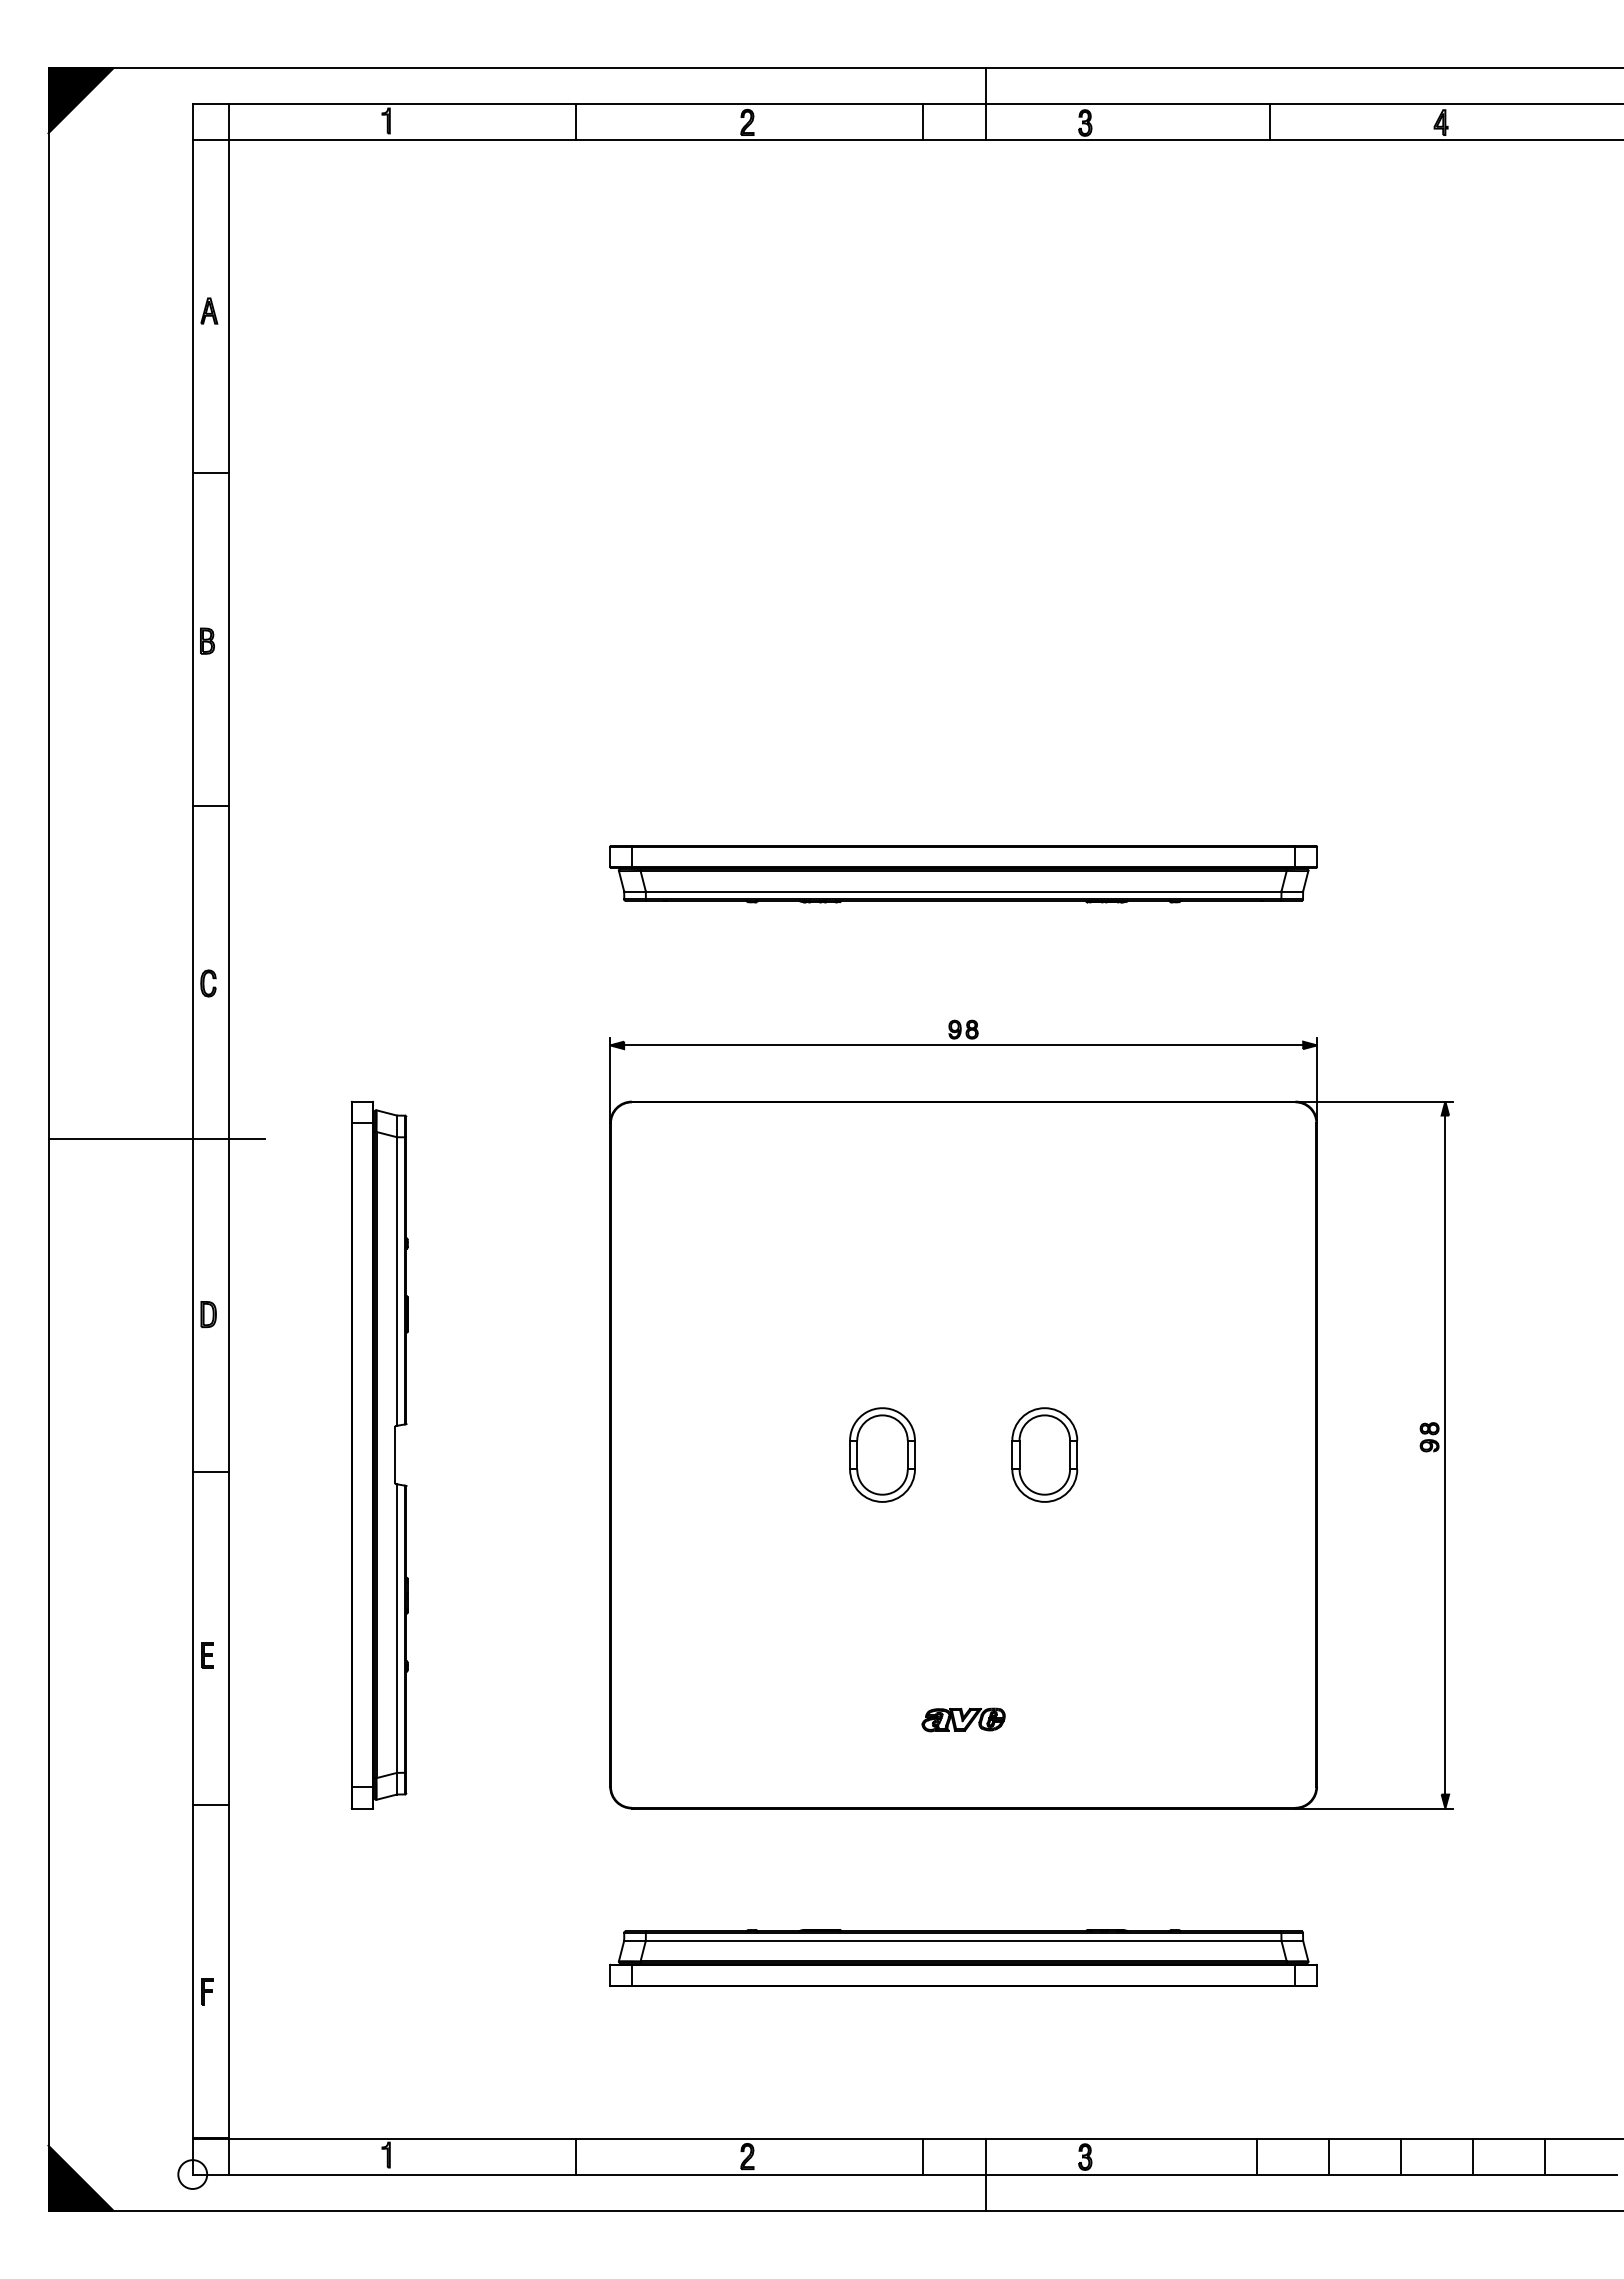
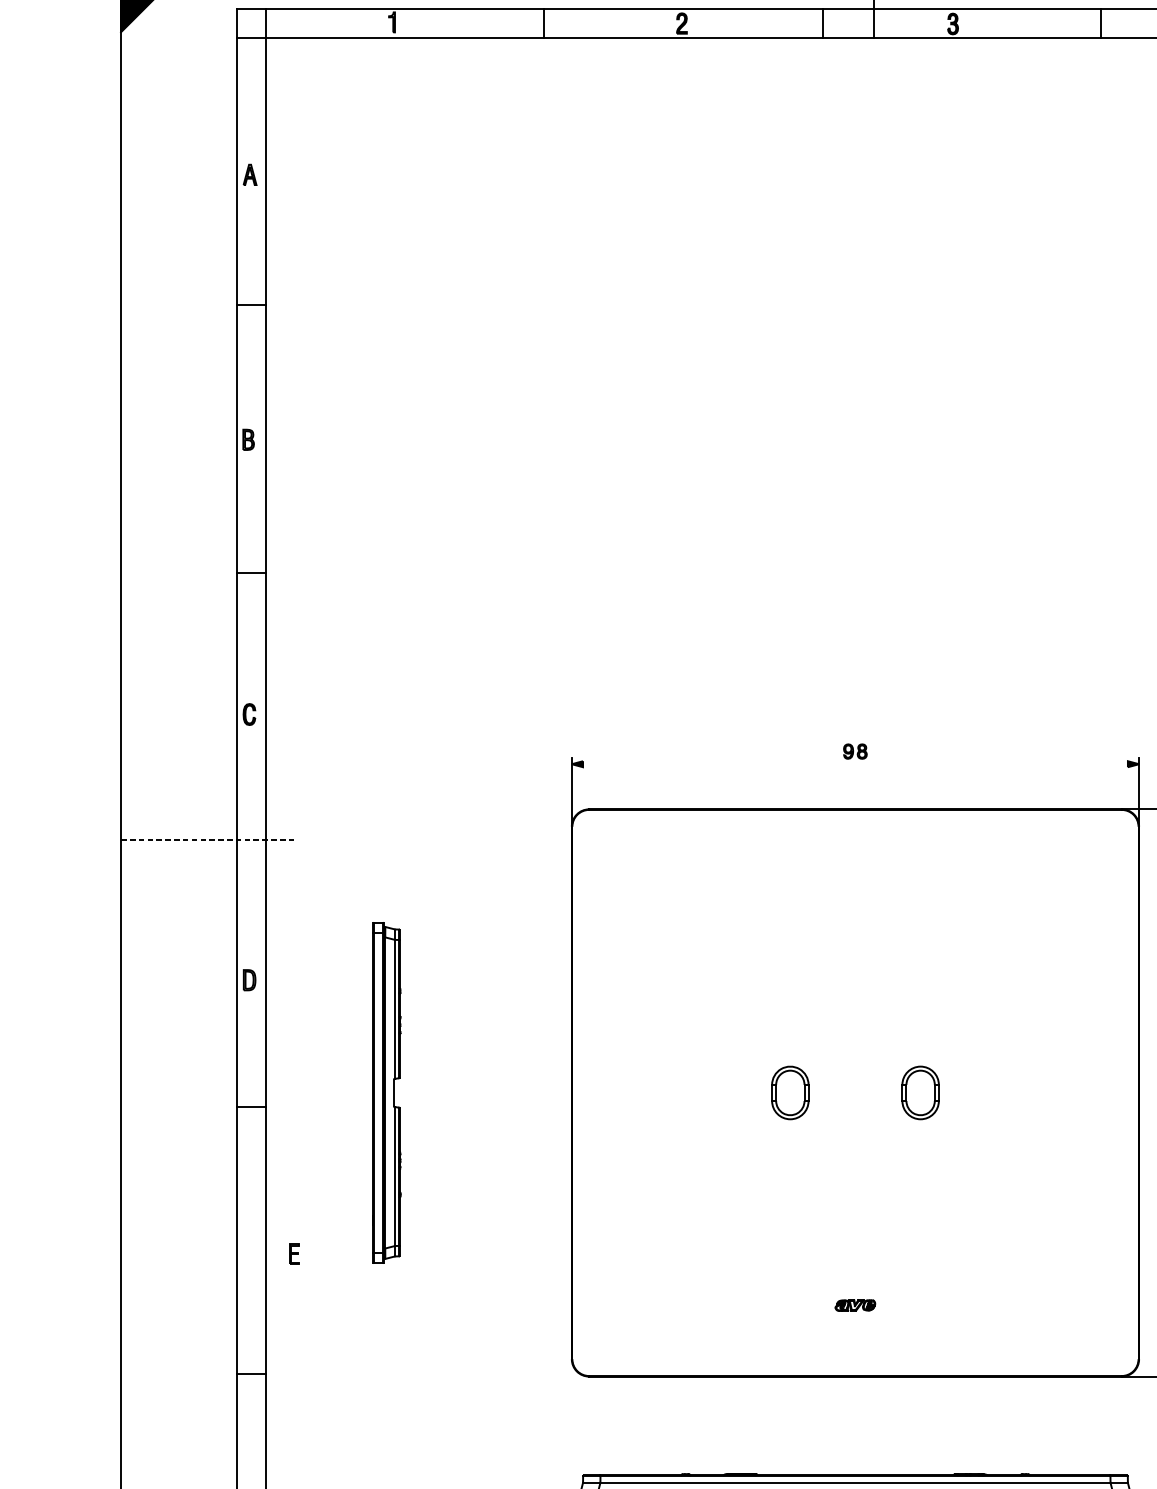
part: (963, 874) -> (855, 627), removed
line: (963, 1045) -> (855, 764), removed
line: (157, 1139) -> (208, 839), solid -> dashed
part: (379, 1454) -> (386, 1092), size x0.6
part: (882, 1454) -> (790, 1092), size x0.7
part: (1044, 1454) -> (920, 1092), size x0.7
part: (207, 1655) -> (294, 1253), moved
part: (963, 1719) -> (855, 1305), size x0.6

